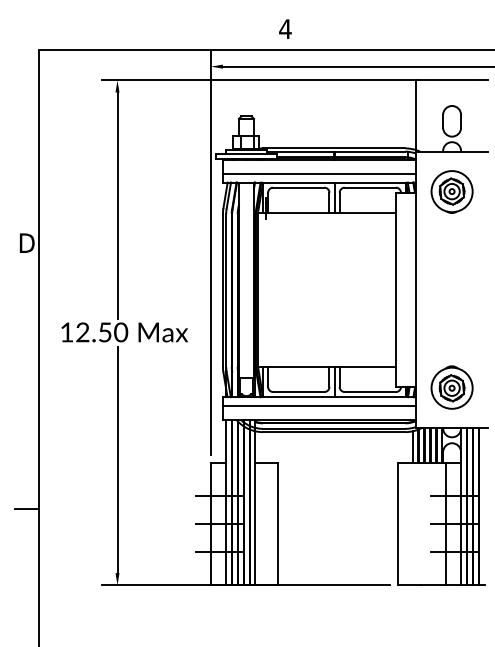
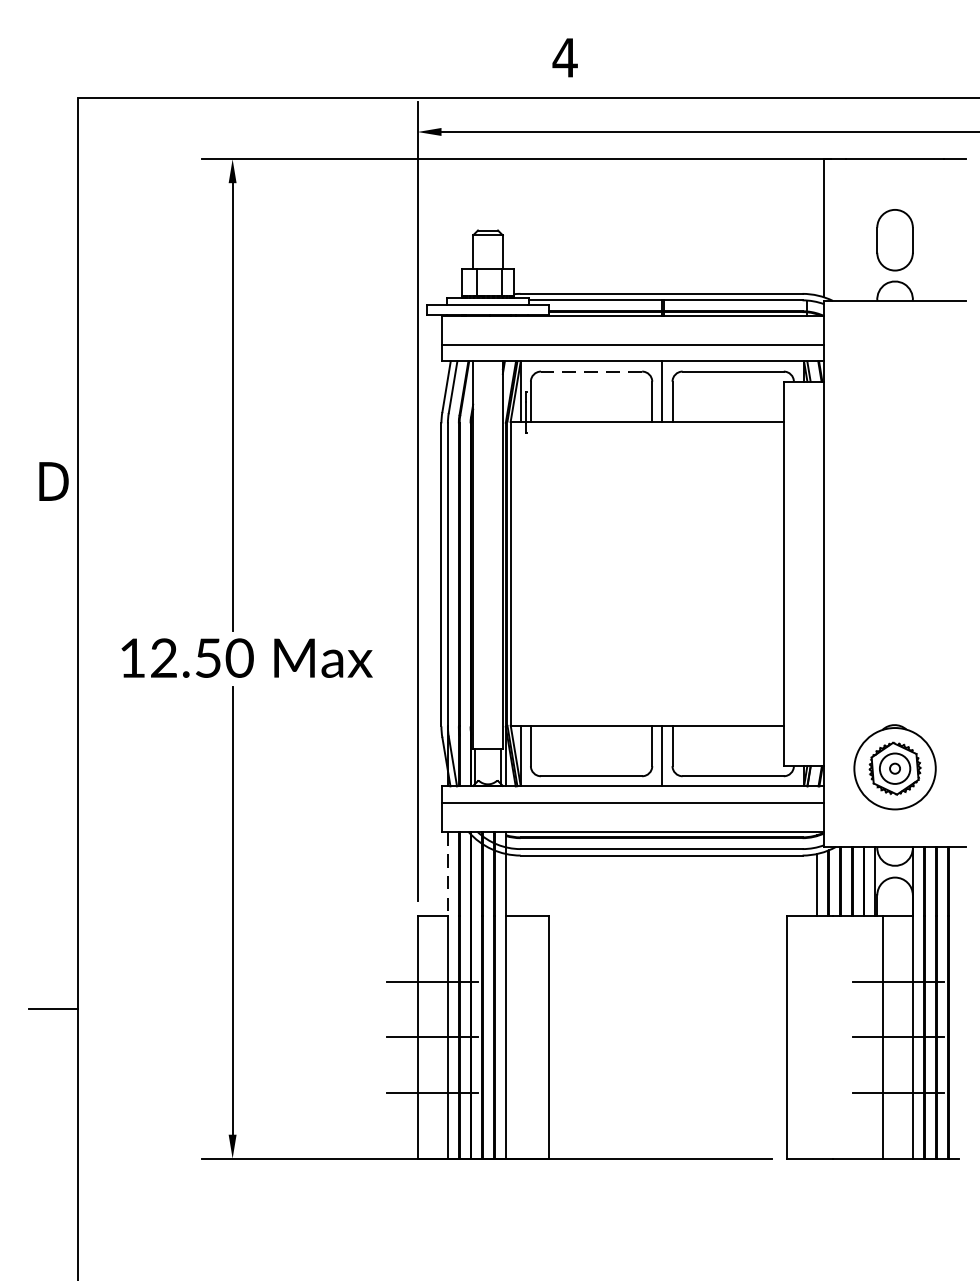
line: (298, 187) -> (590, 371), solid -> dashed
part: (451, 191) -> (893, 379), removed
line: (226, 441) -> (448, 874), solid -> dashed

